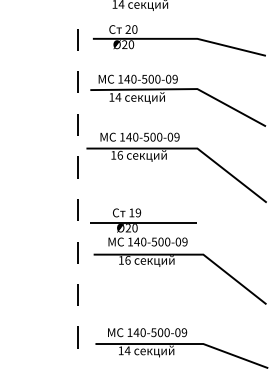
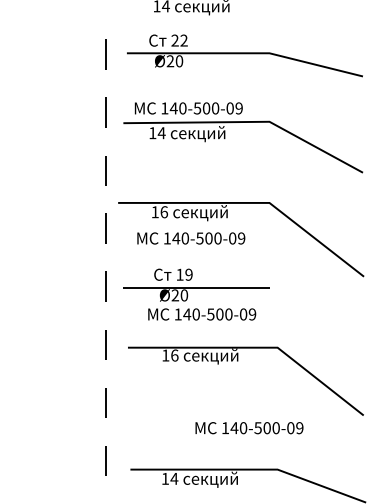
text: (134, 29) -> (183, 40), 20 -> 22
text: (140, 137) -> (191, 238), moved
part: (143, 227) -> (196, 294), moved
text: (147, 332) -> (249, 428), moved

